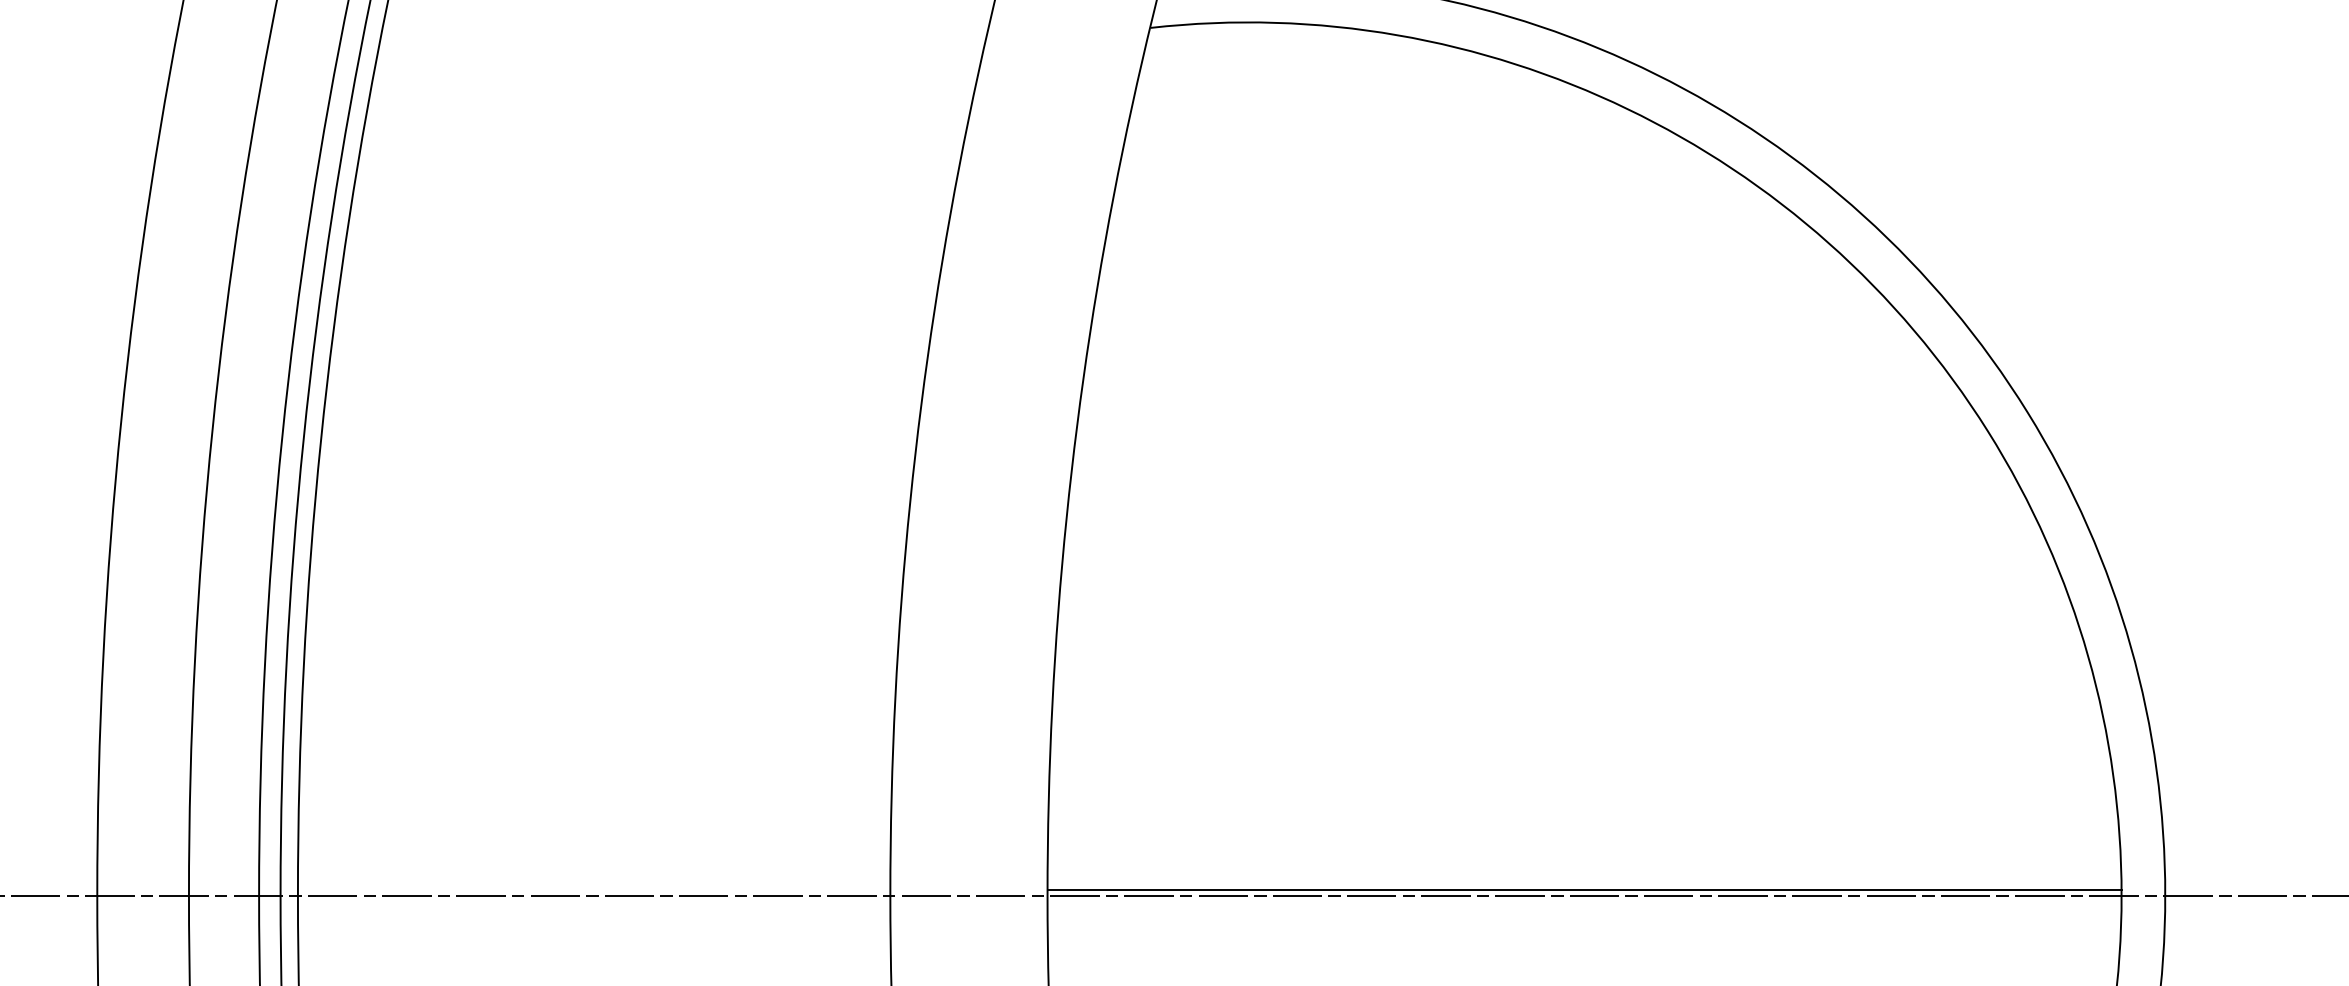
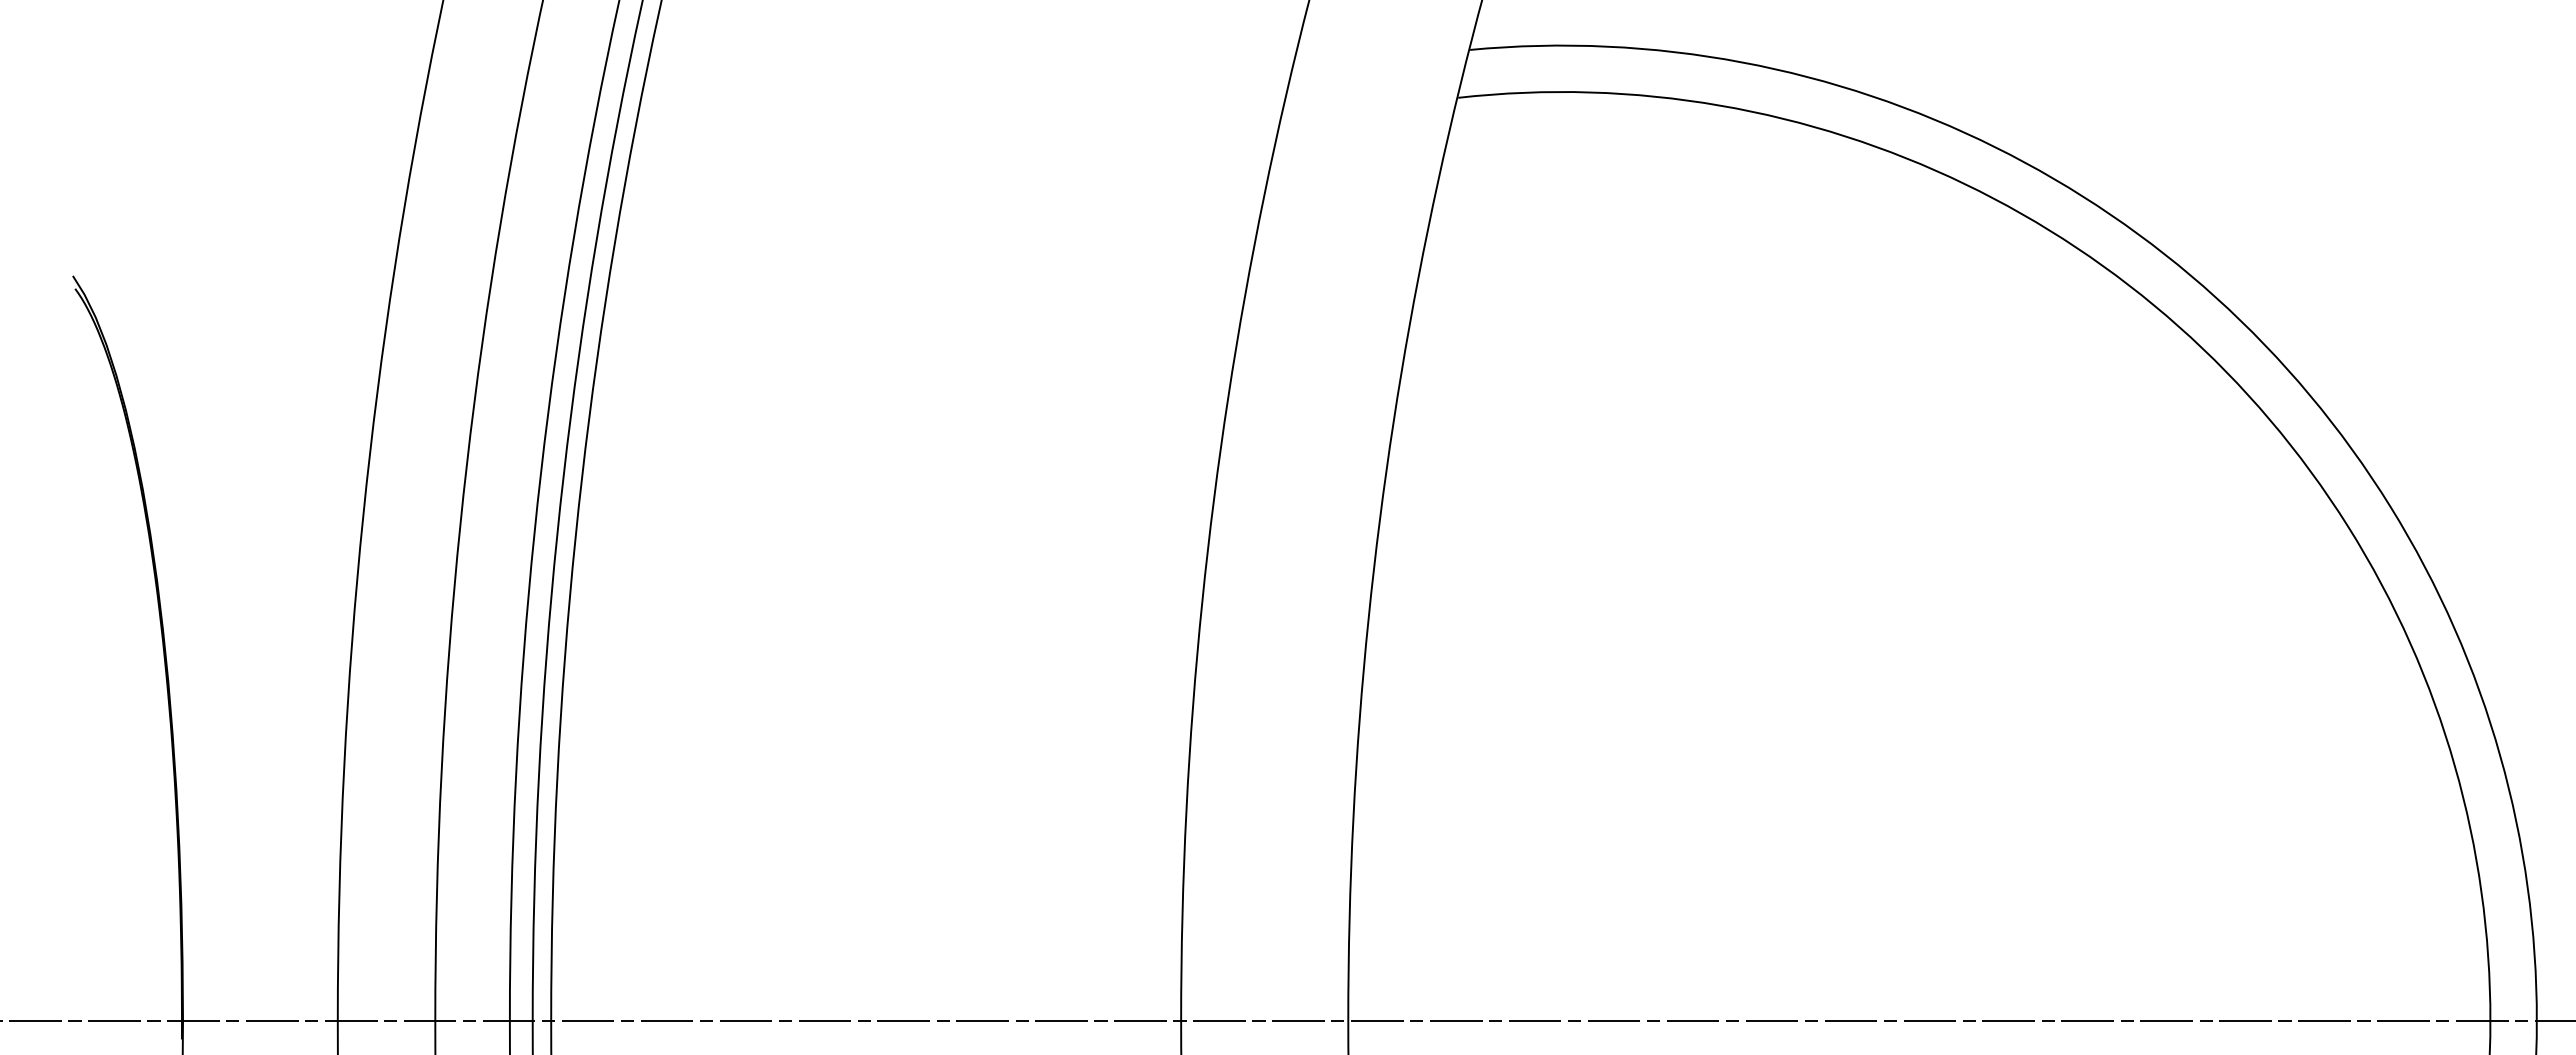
line: (1584, 889) -> (1919, 1014), removed

